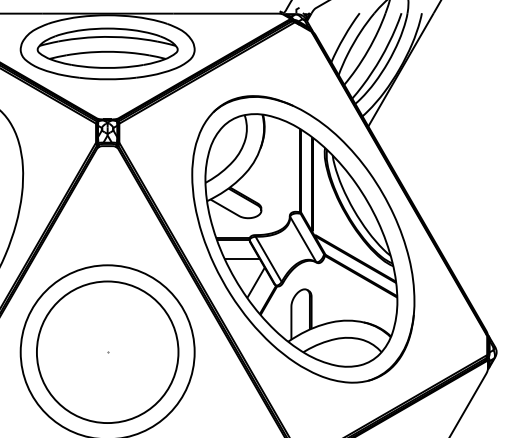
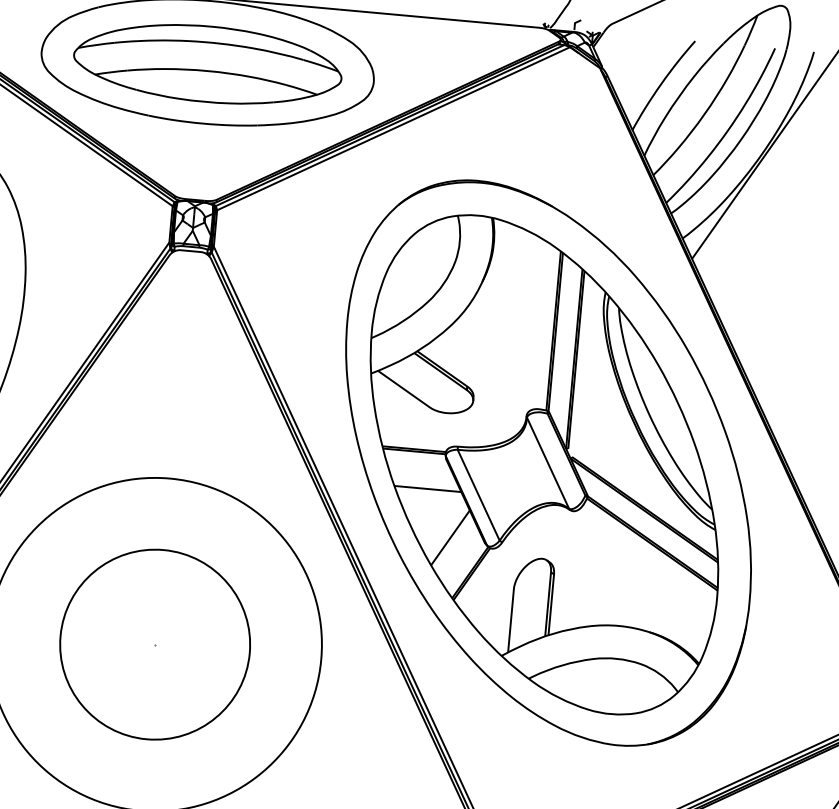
circle: (107, 352) -> (154, 645), size x0.7

